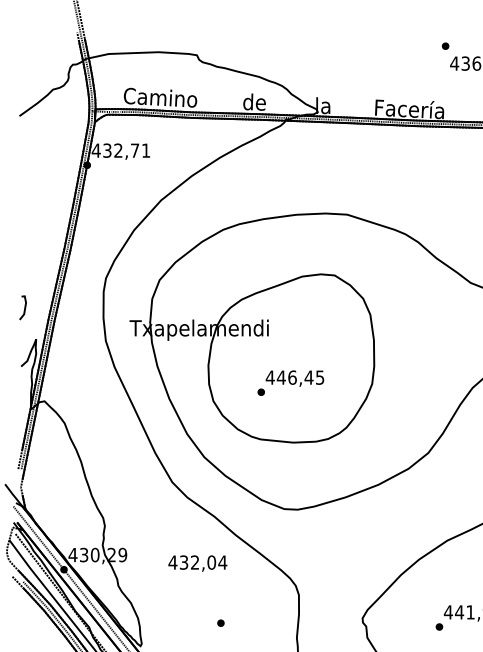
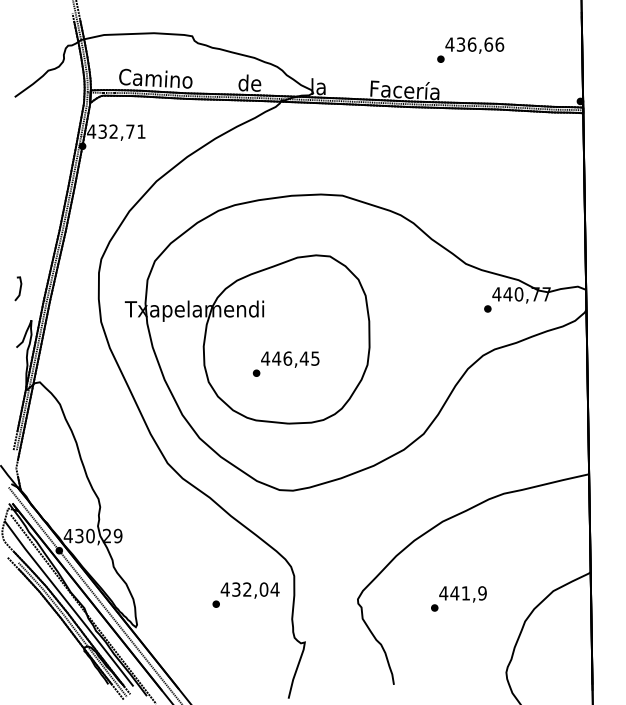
part: (445, 45) -> (440, 58), moved
text: (197, 563) -> (249, 590), moved

